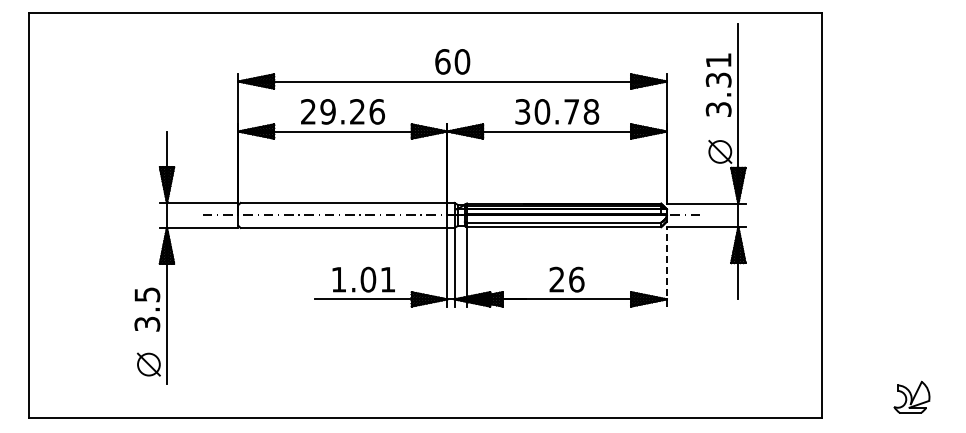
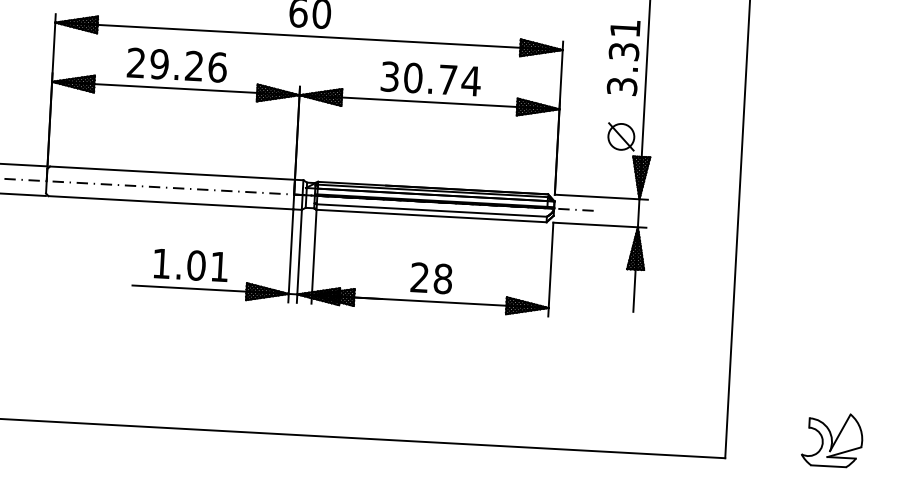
text: (591, 111) -> (471, 80), 30.78 -> 30.74
line: (666, 266) -> (550, 269), dashed -> solid
text: (576, 279) -> (442, 278), 26 -> 28
part: (911, 397) -> (832, 439), size x1.43

